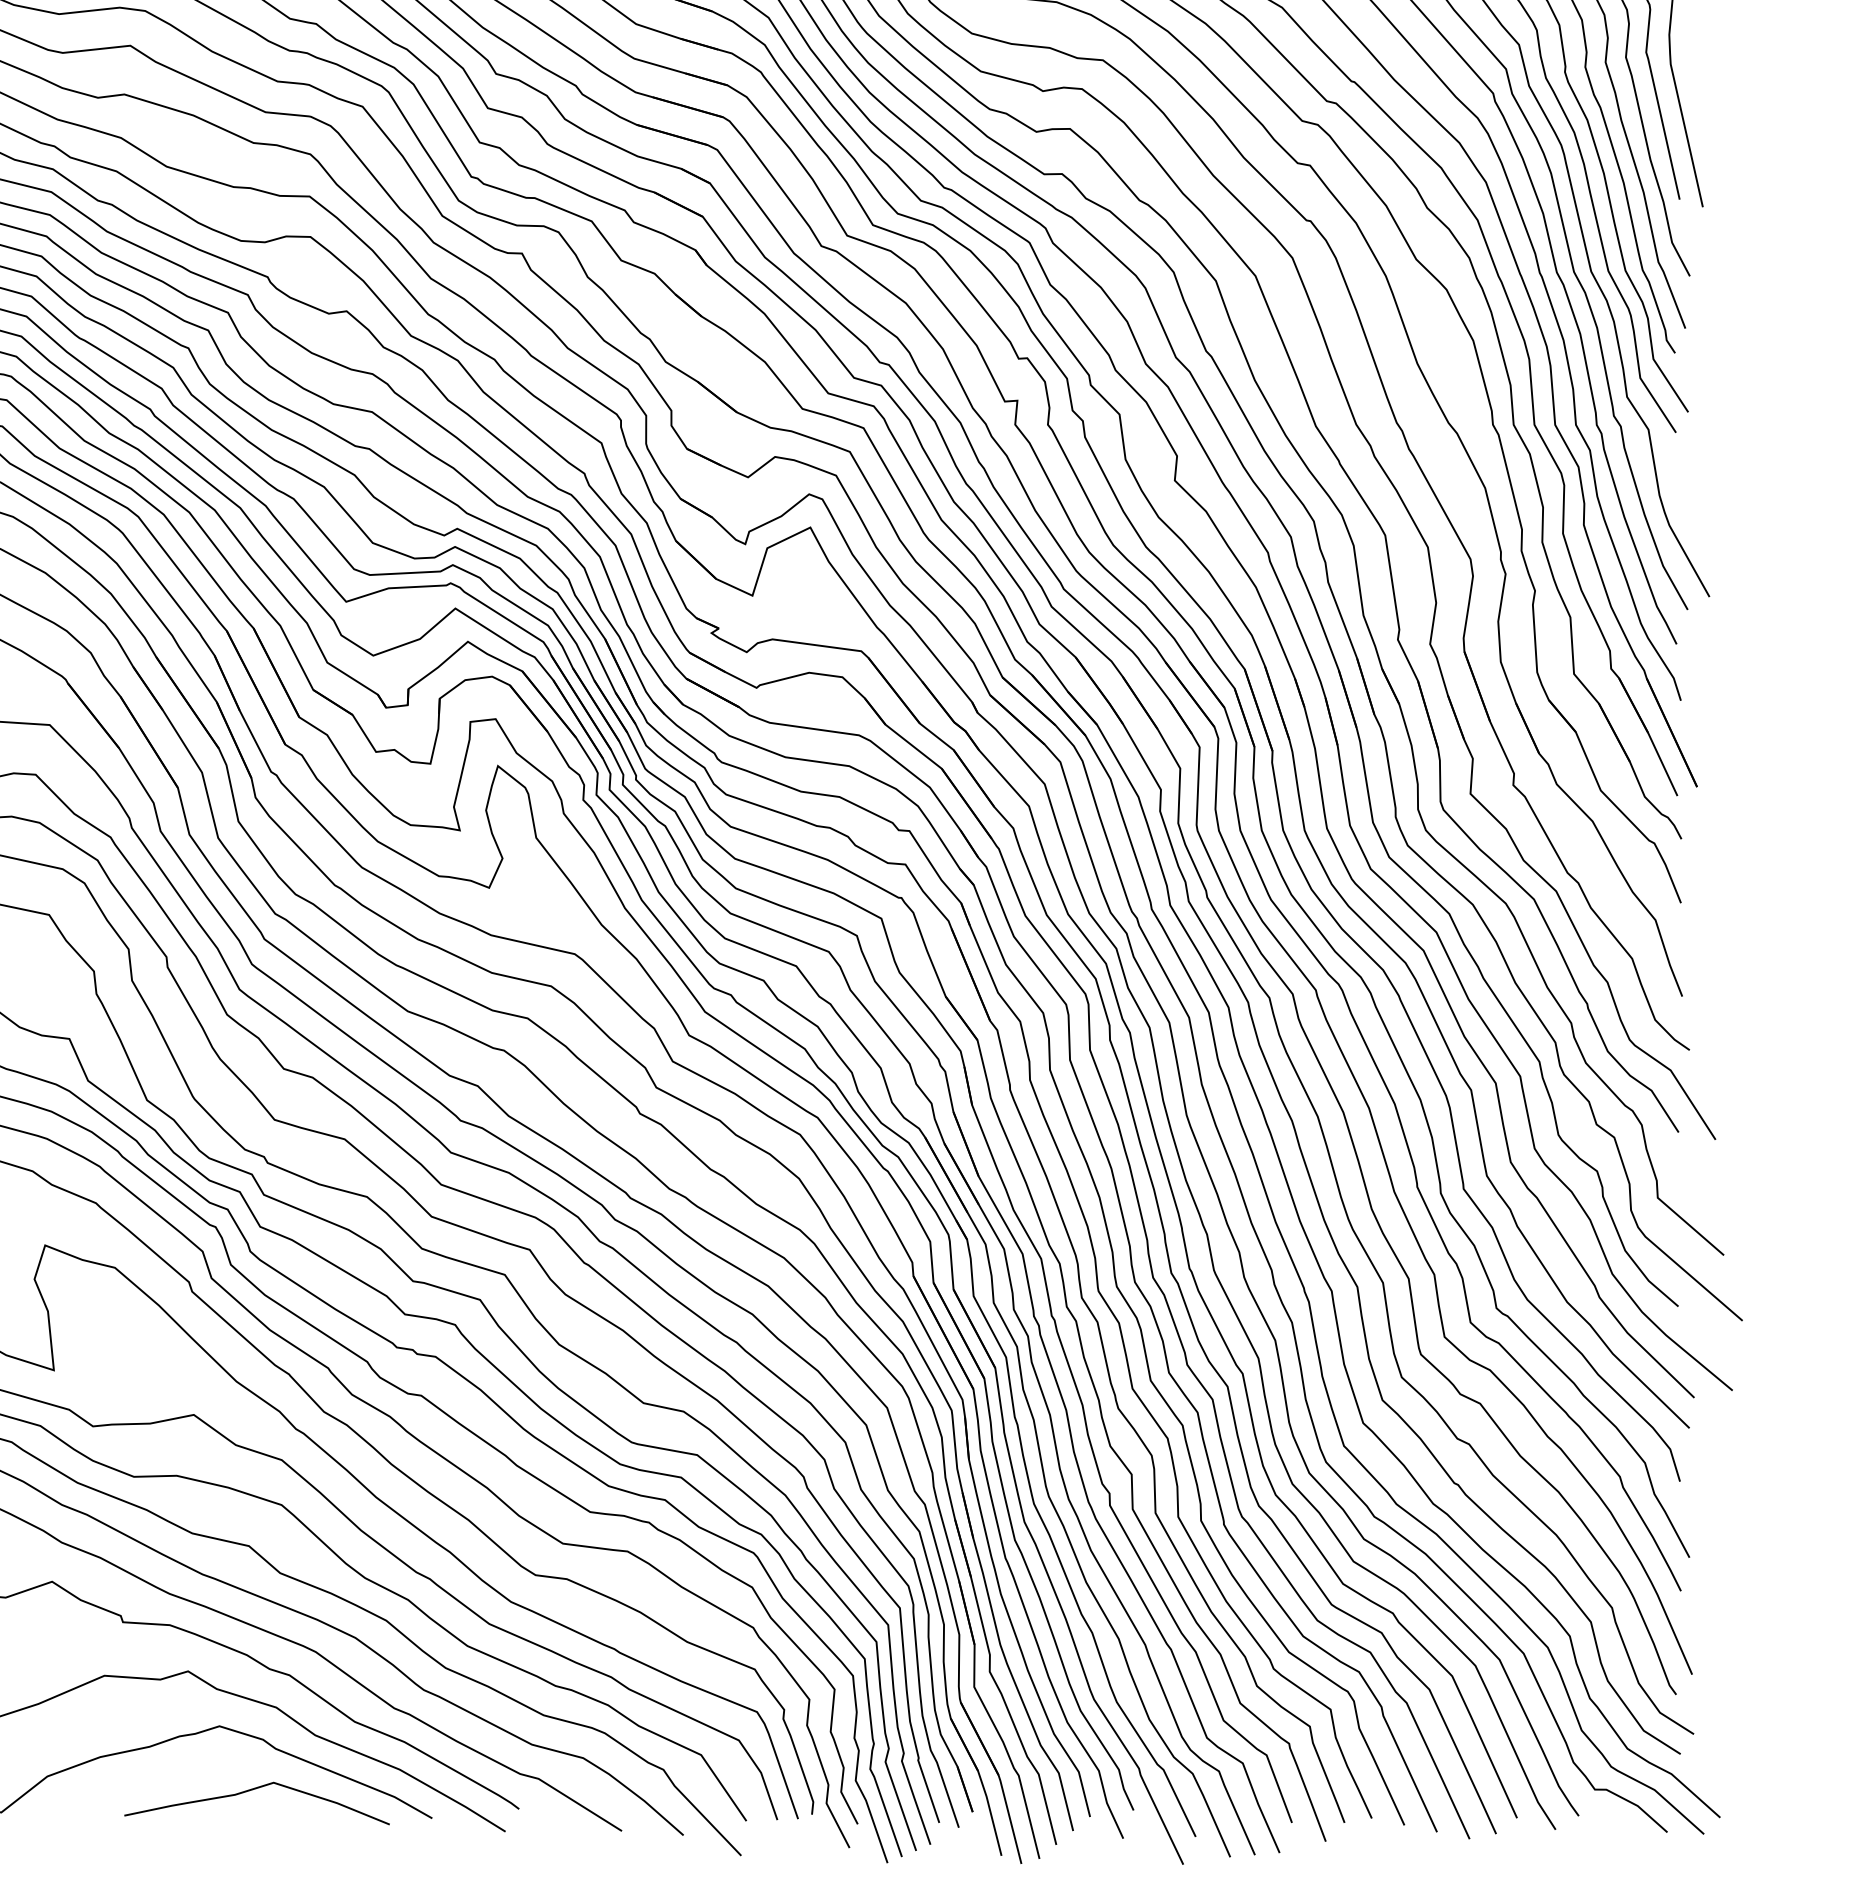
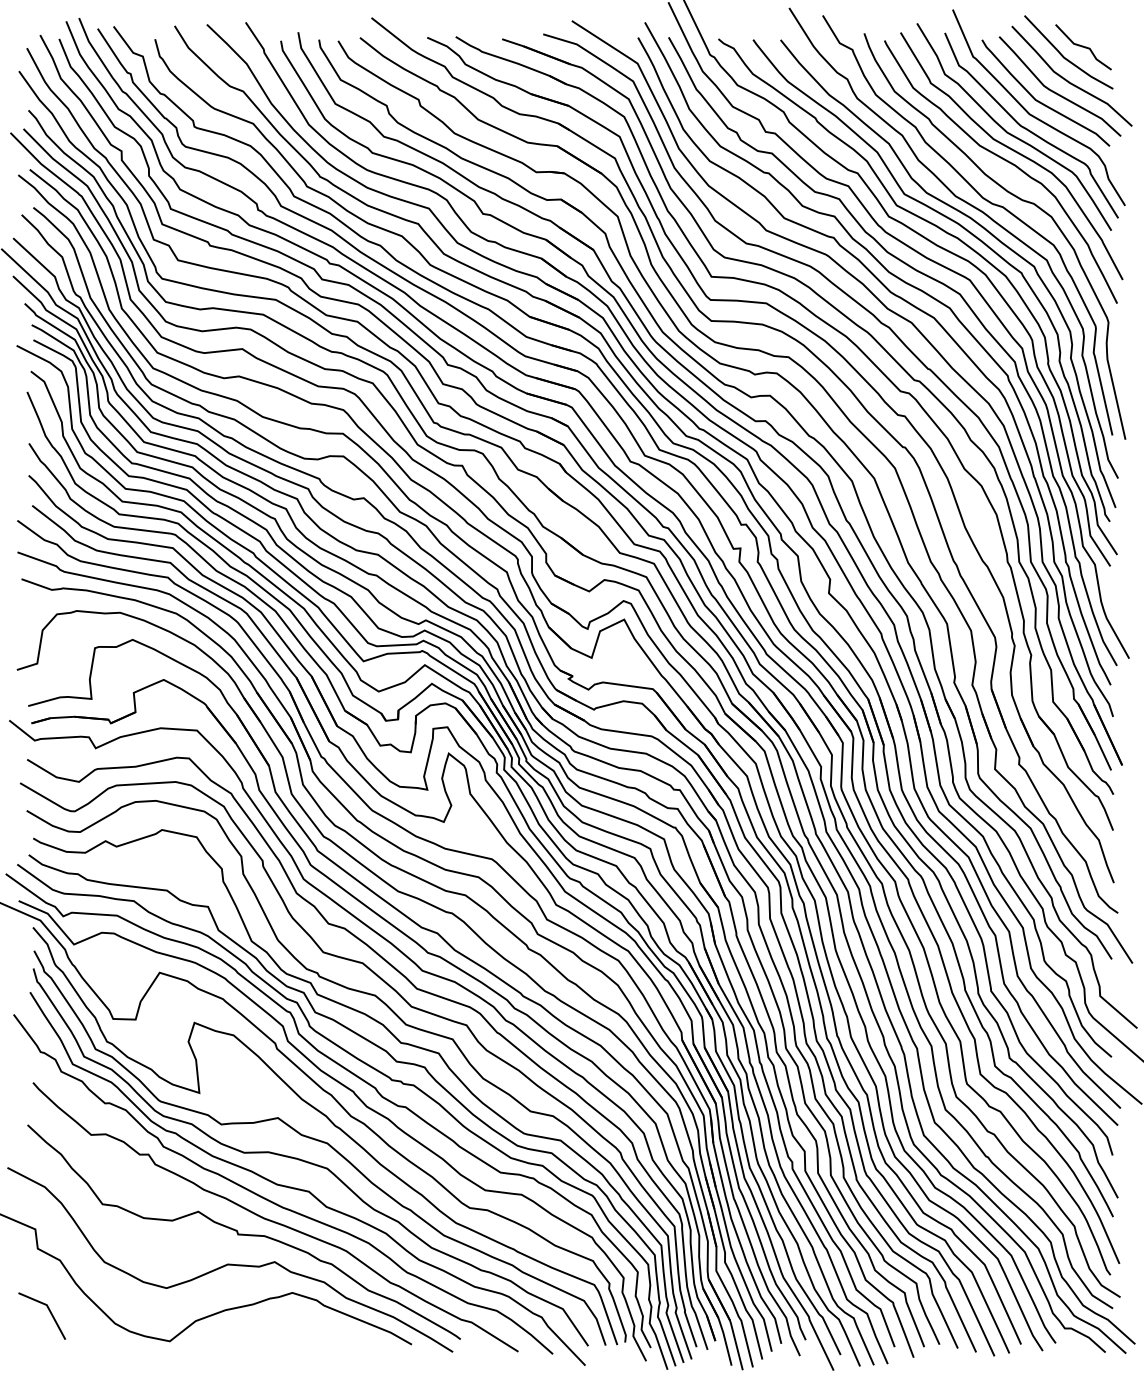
curve: (253, 1791) -> (311, 1329), removed

